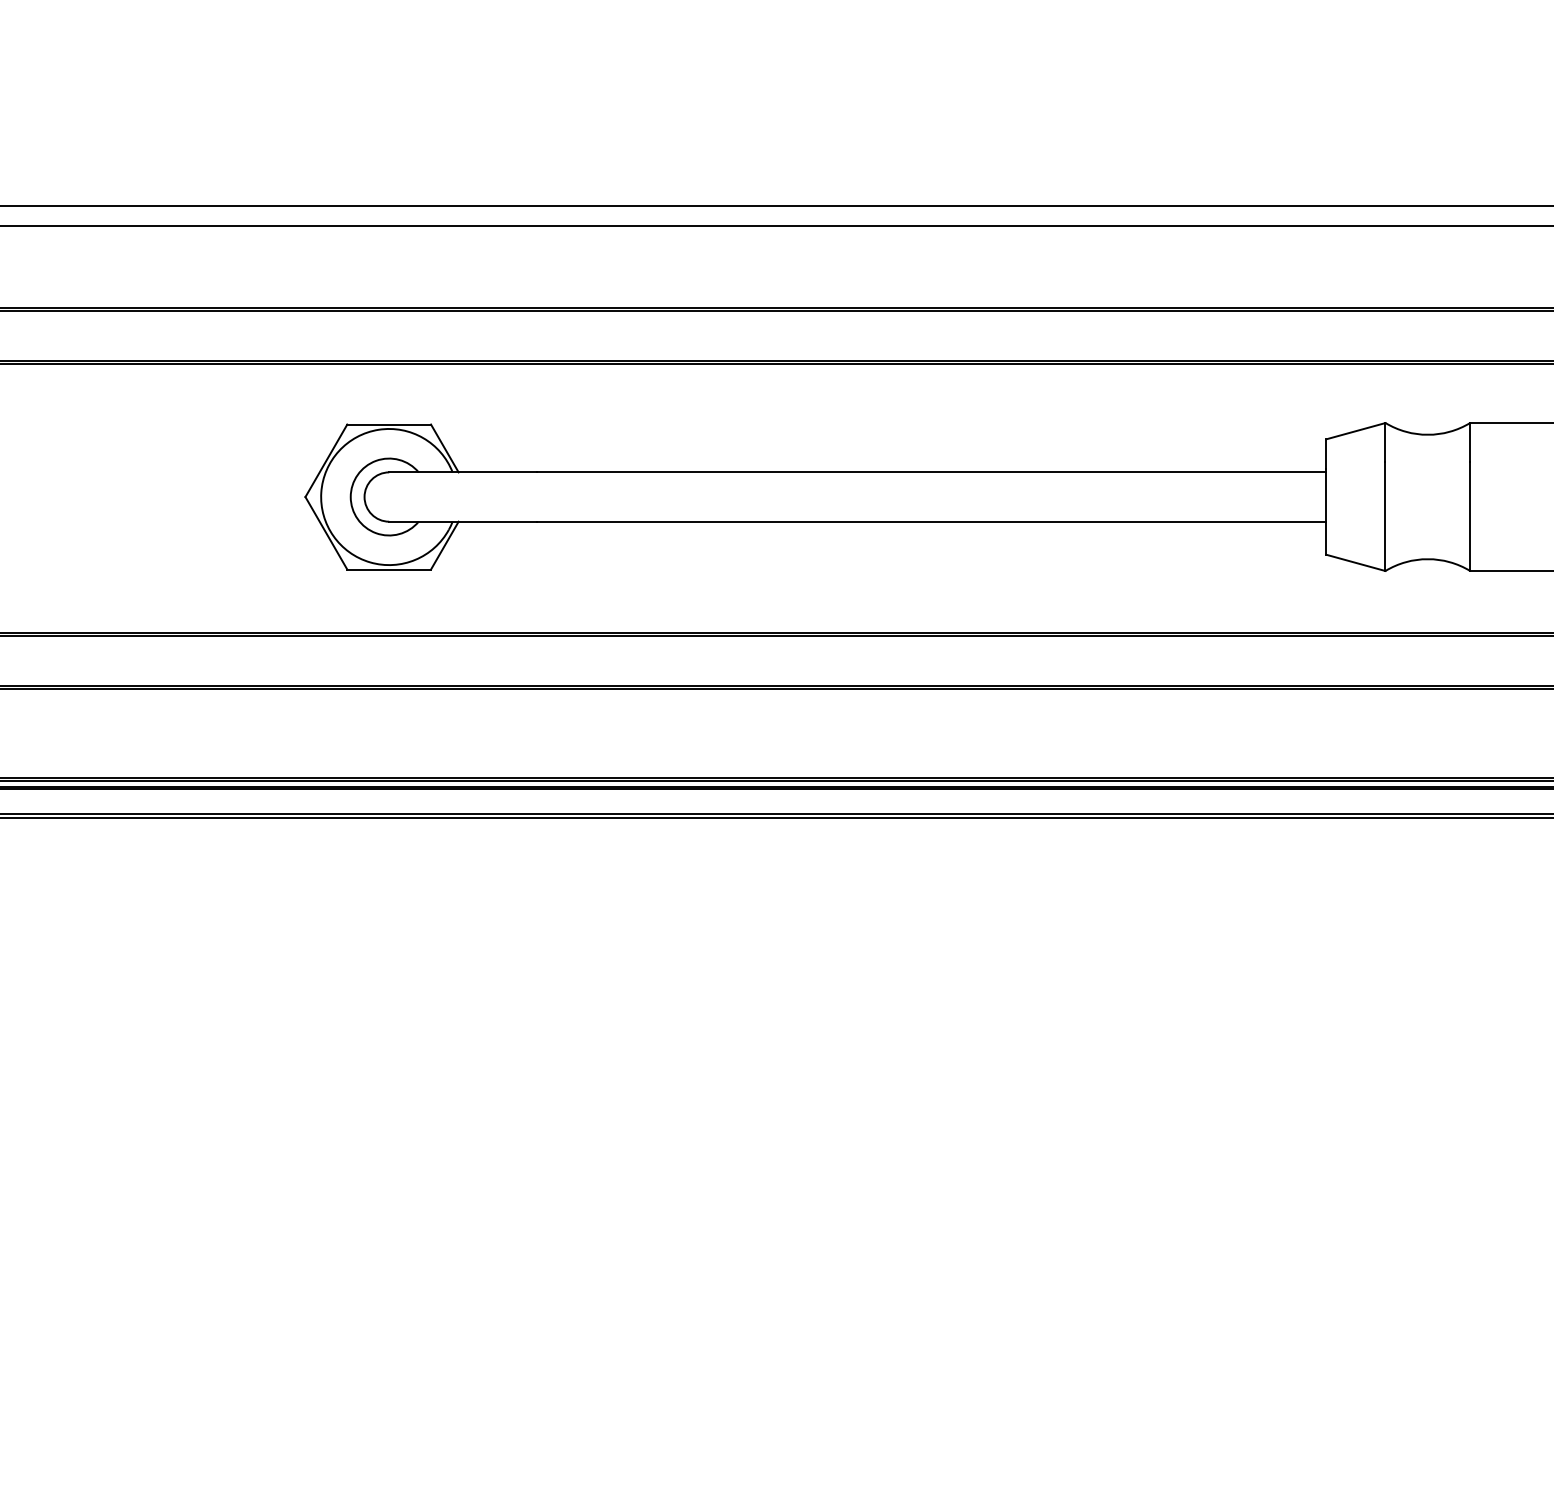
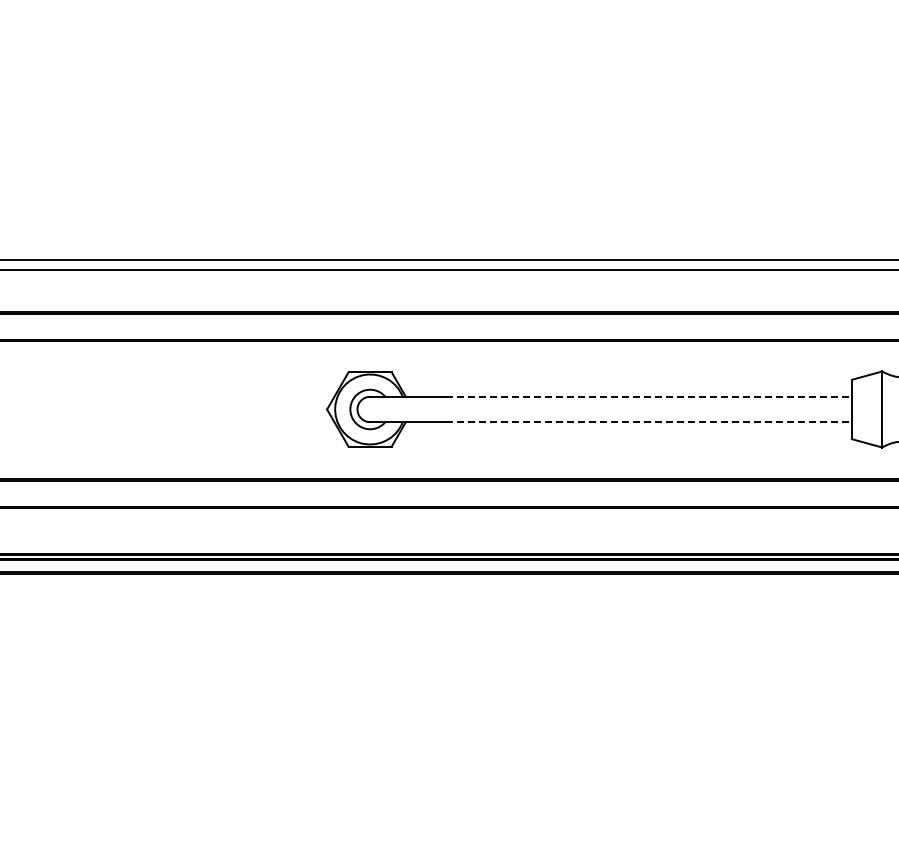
line: (932, 471) -> (649, 396), solid -> dashed
line: (932, 522) -> (649, 422), solid -> dashed

